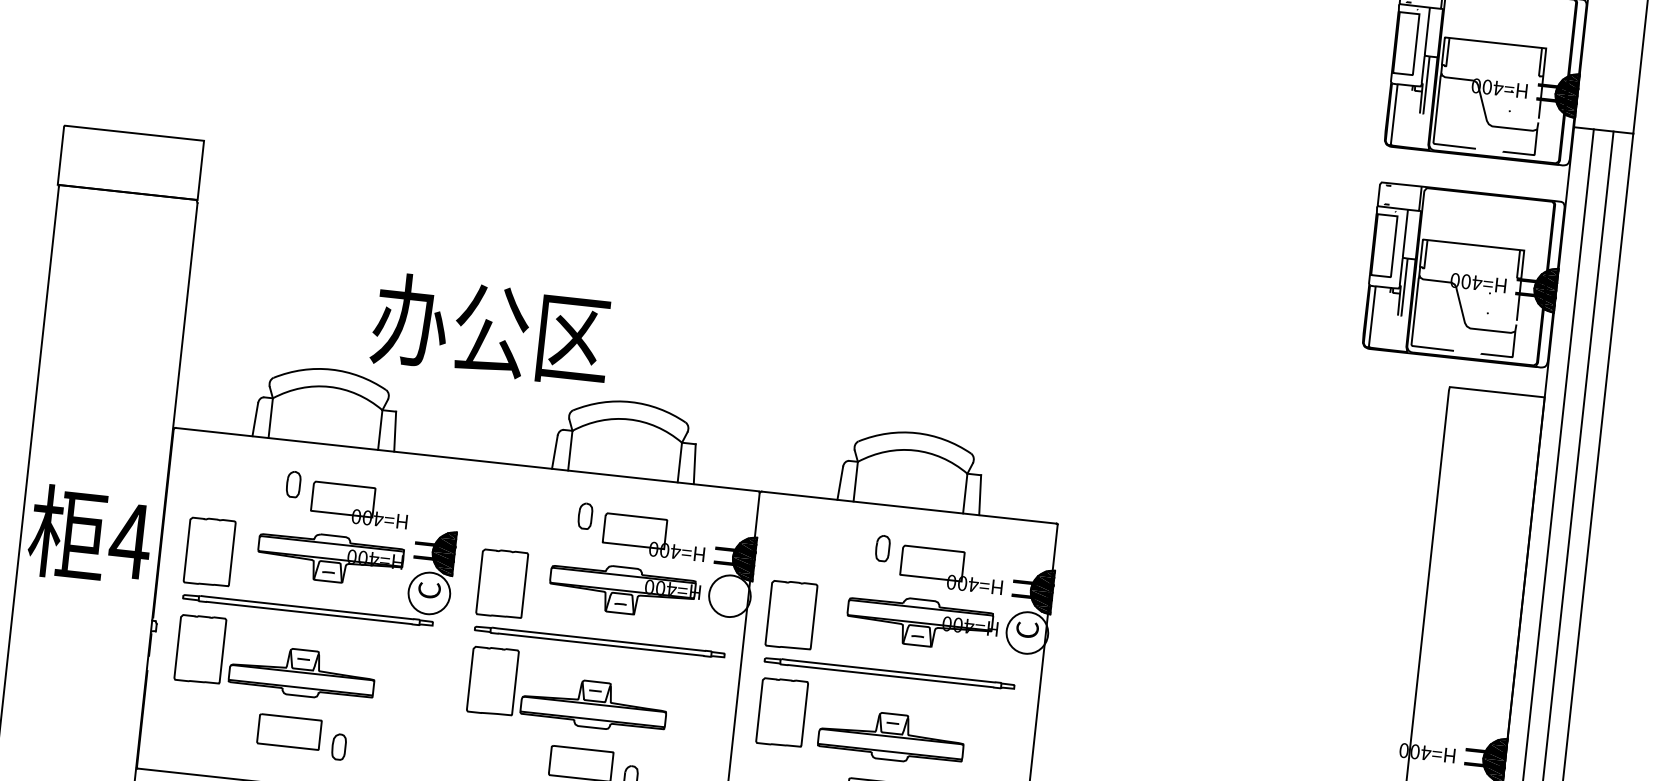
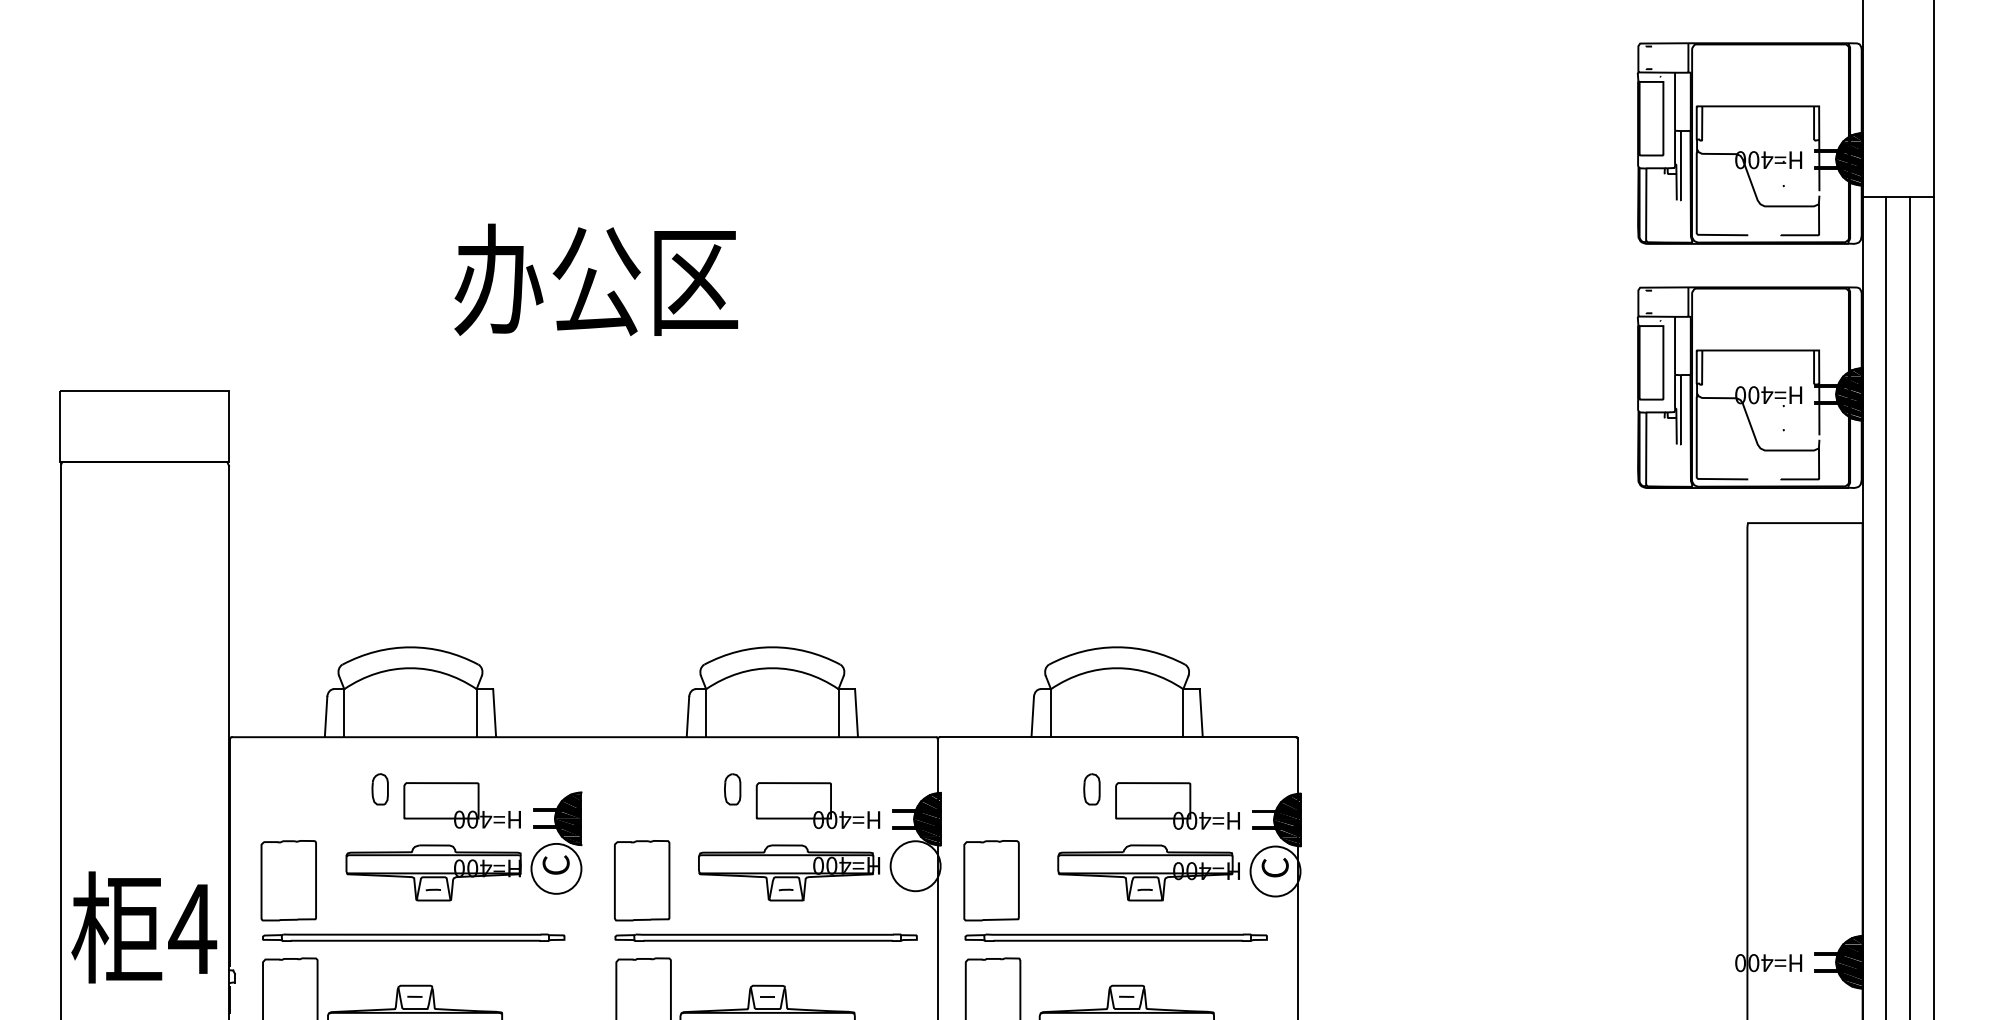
text: (491, 329) -> (596, 279), moved
text: (90, 535) -> (144, 927), moved
part: (431, 571) -> (556, 842), moved

